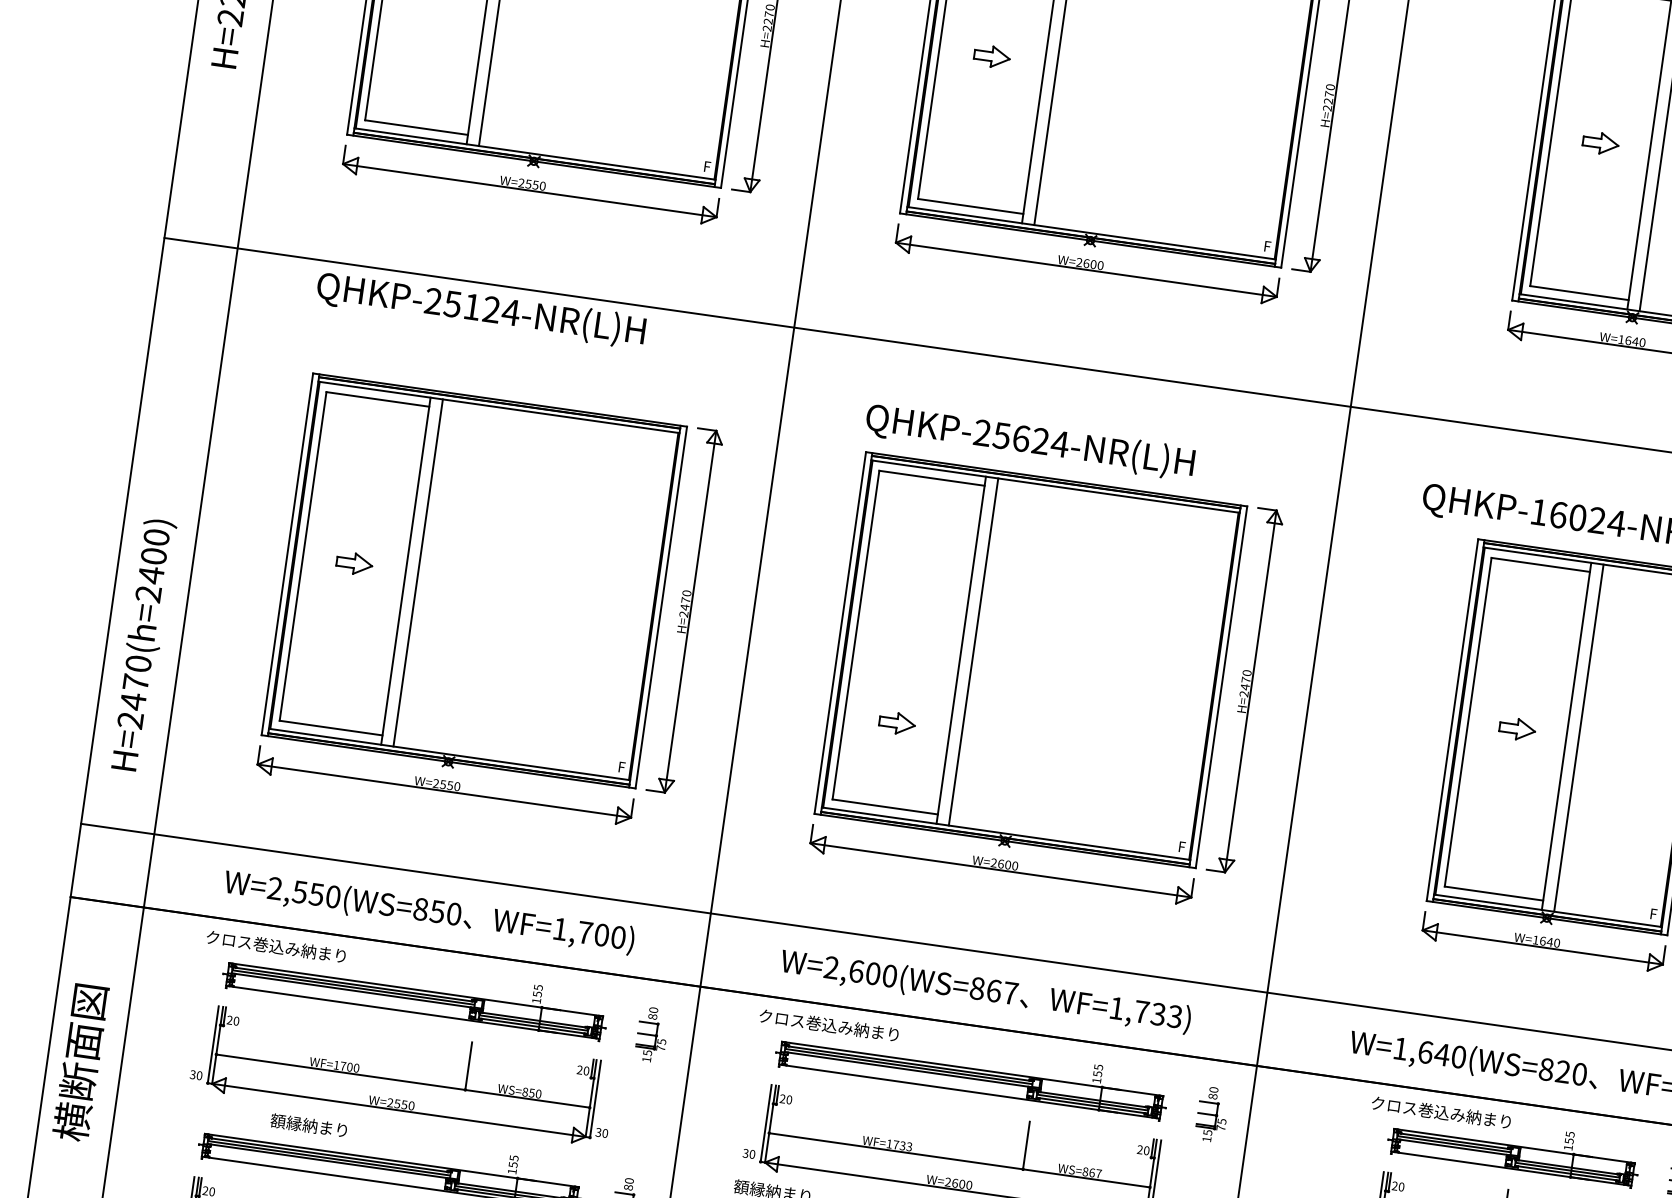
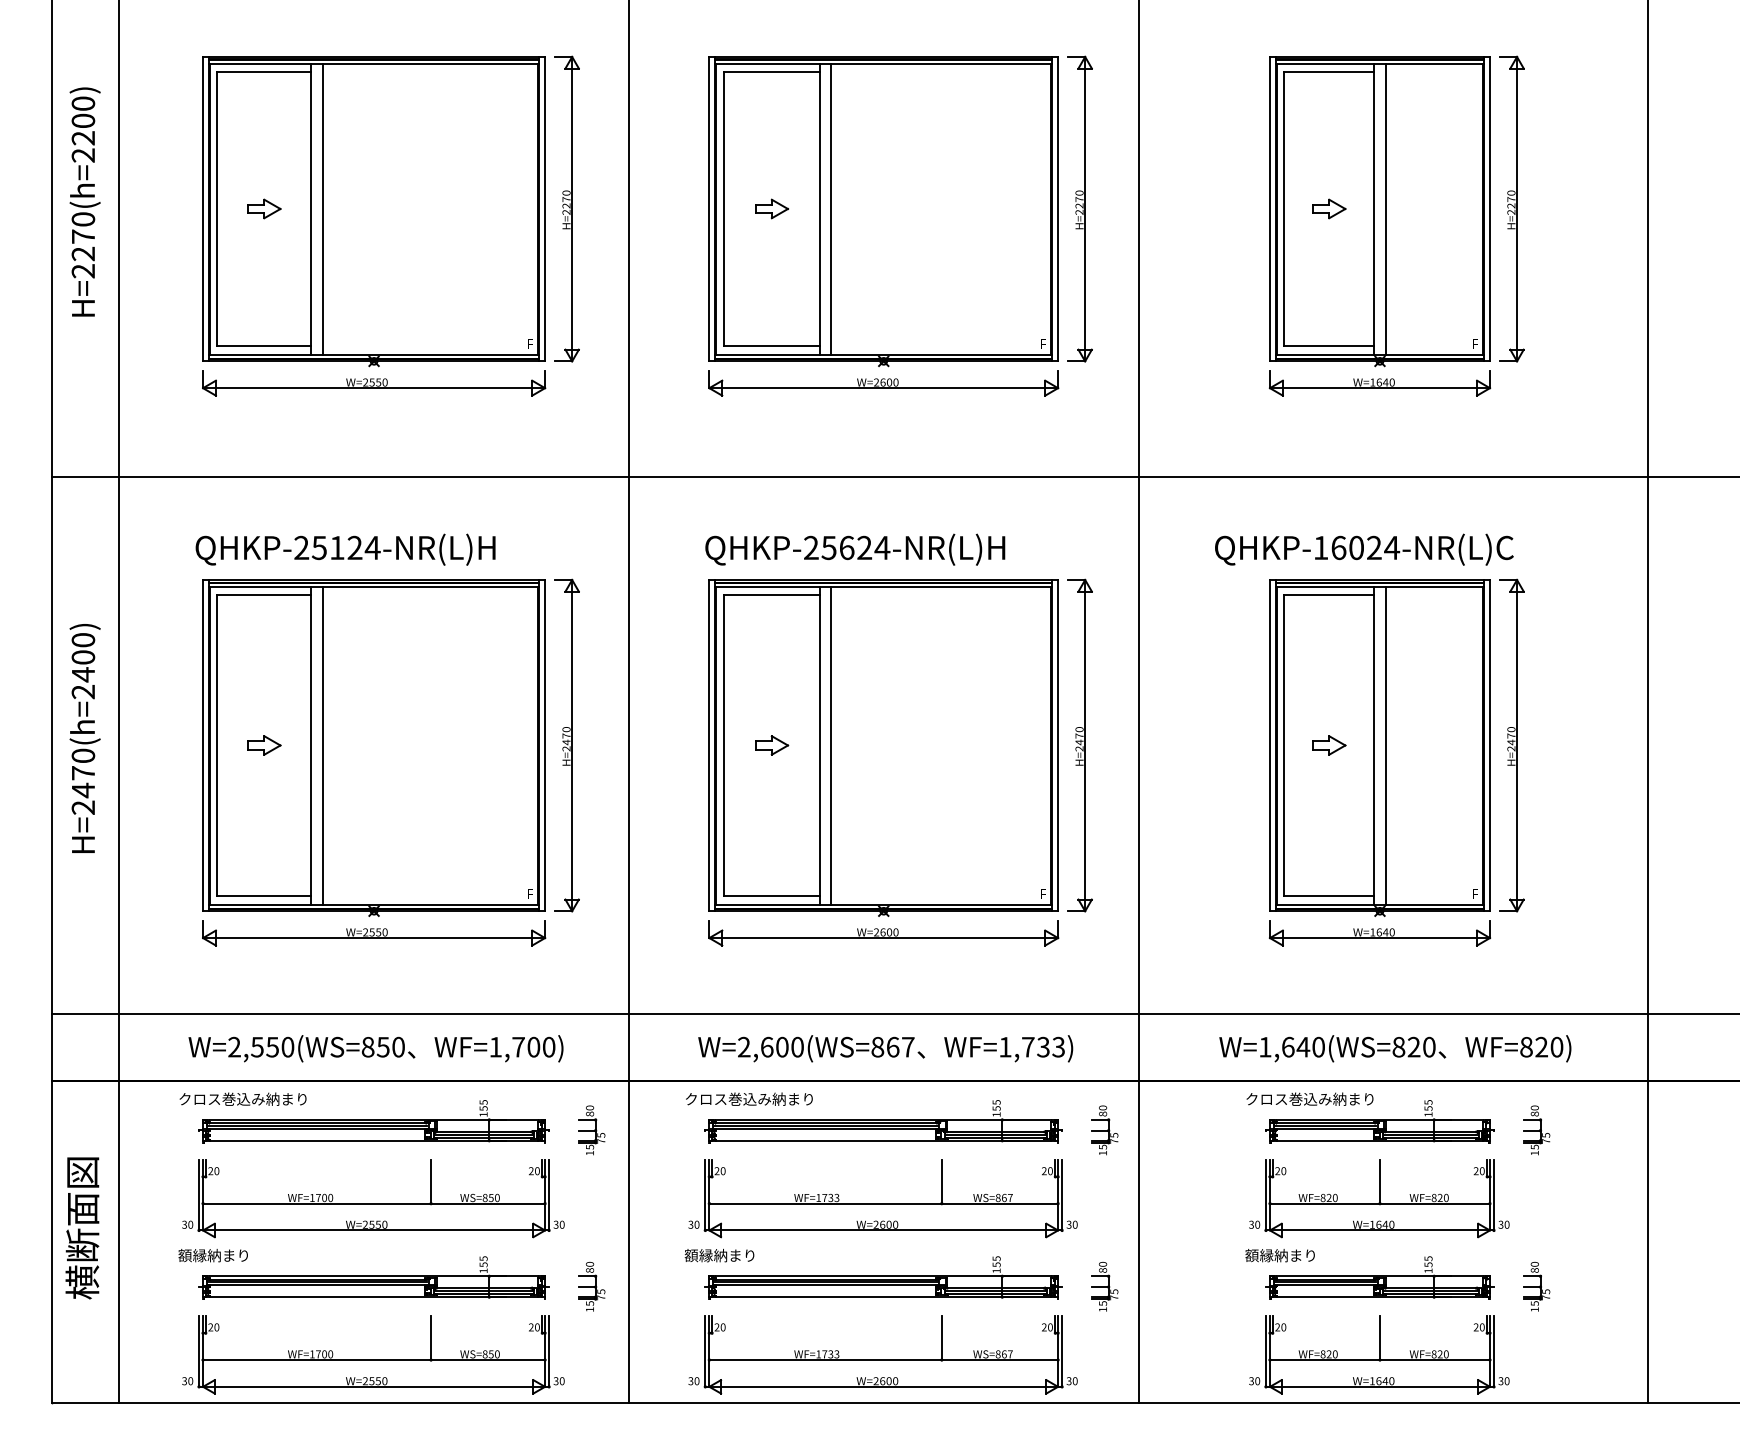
text: (481, 309) -> (345, 549), moved
text: (142, 645) -> (84, 738), moved
part: (897, 723) -> (772, 745), moved
text: (308, 1125) -> (212, 1255), moved

